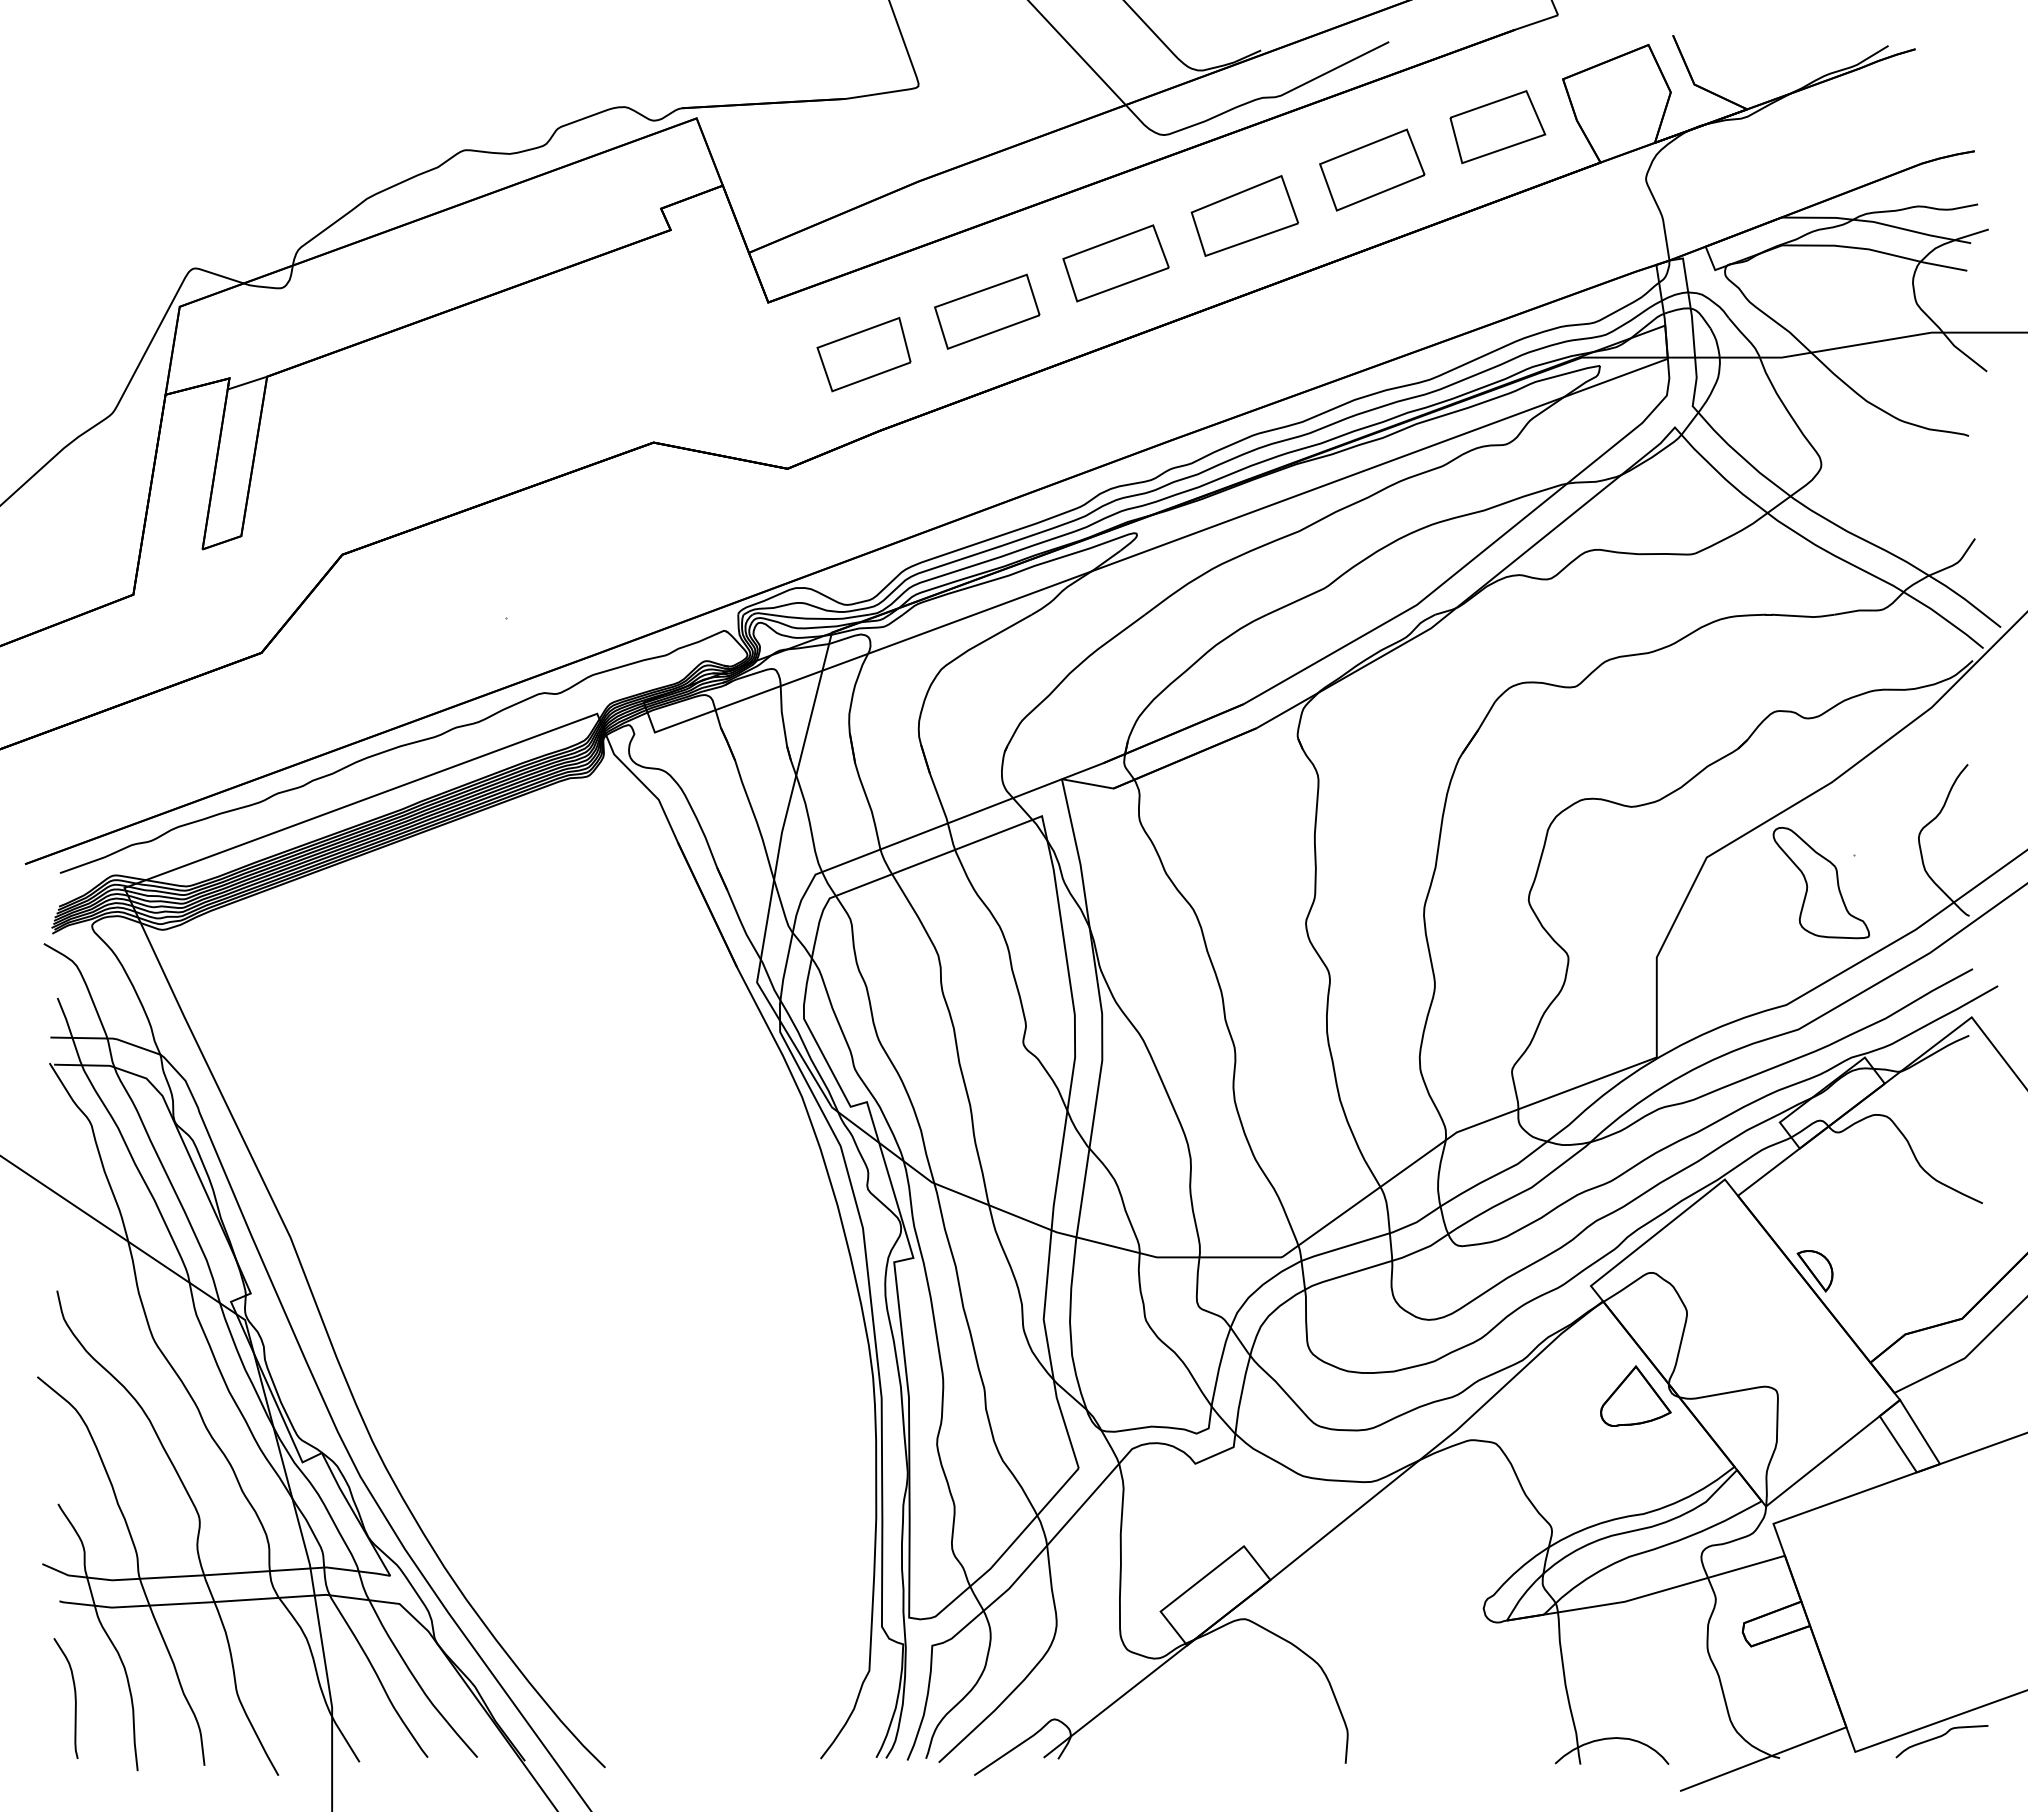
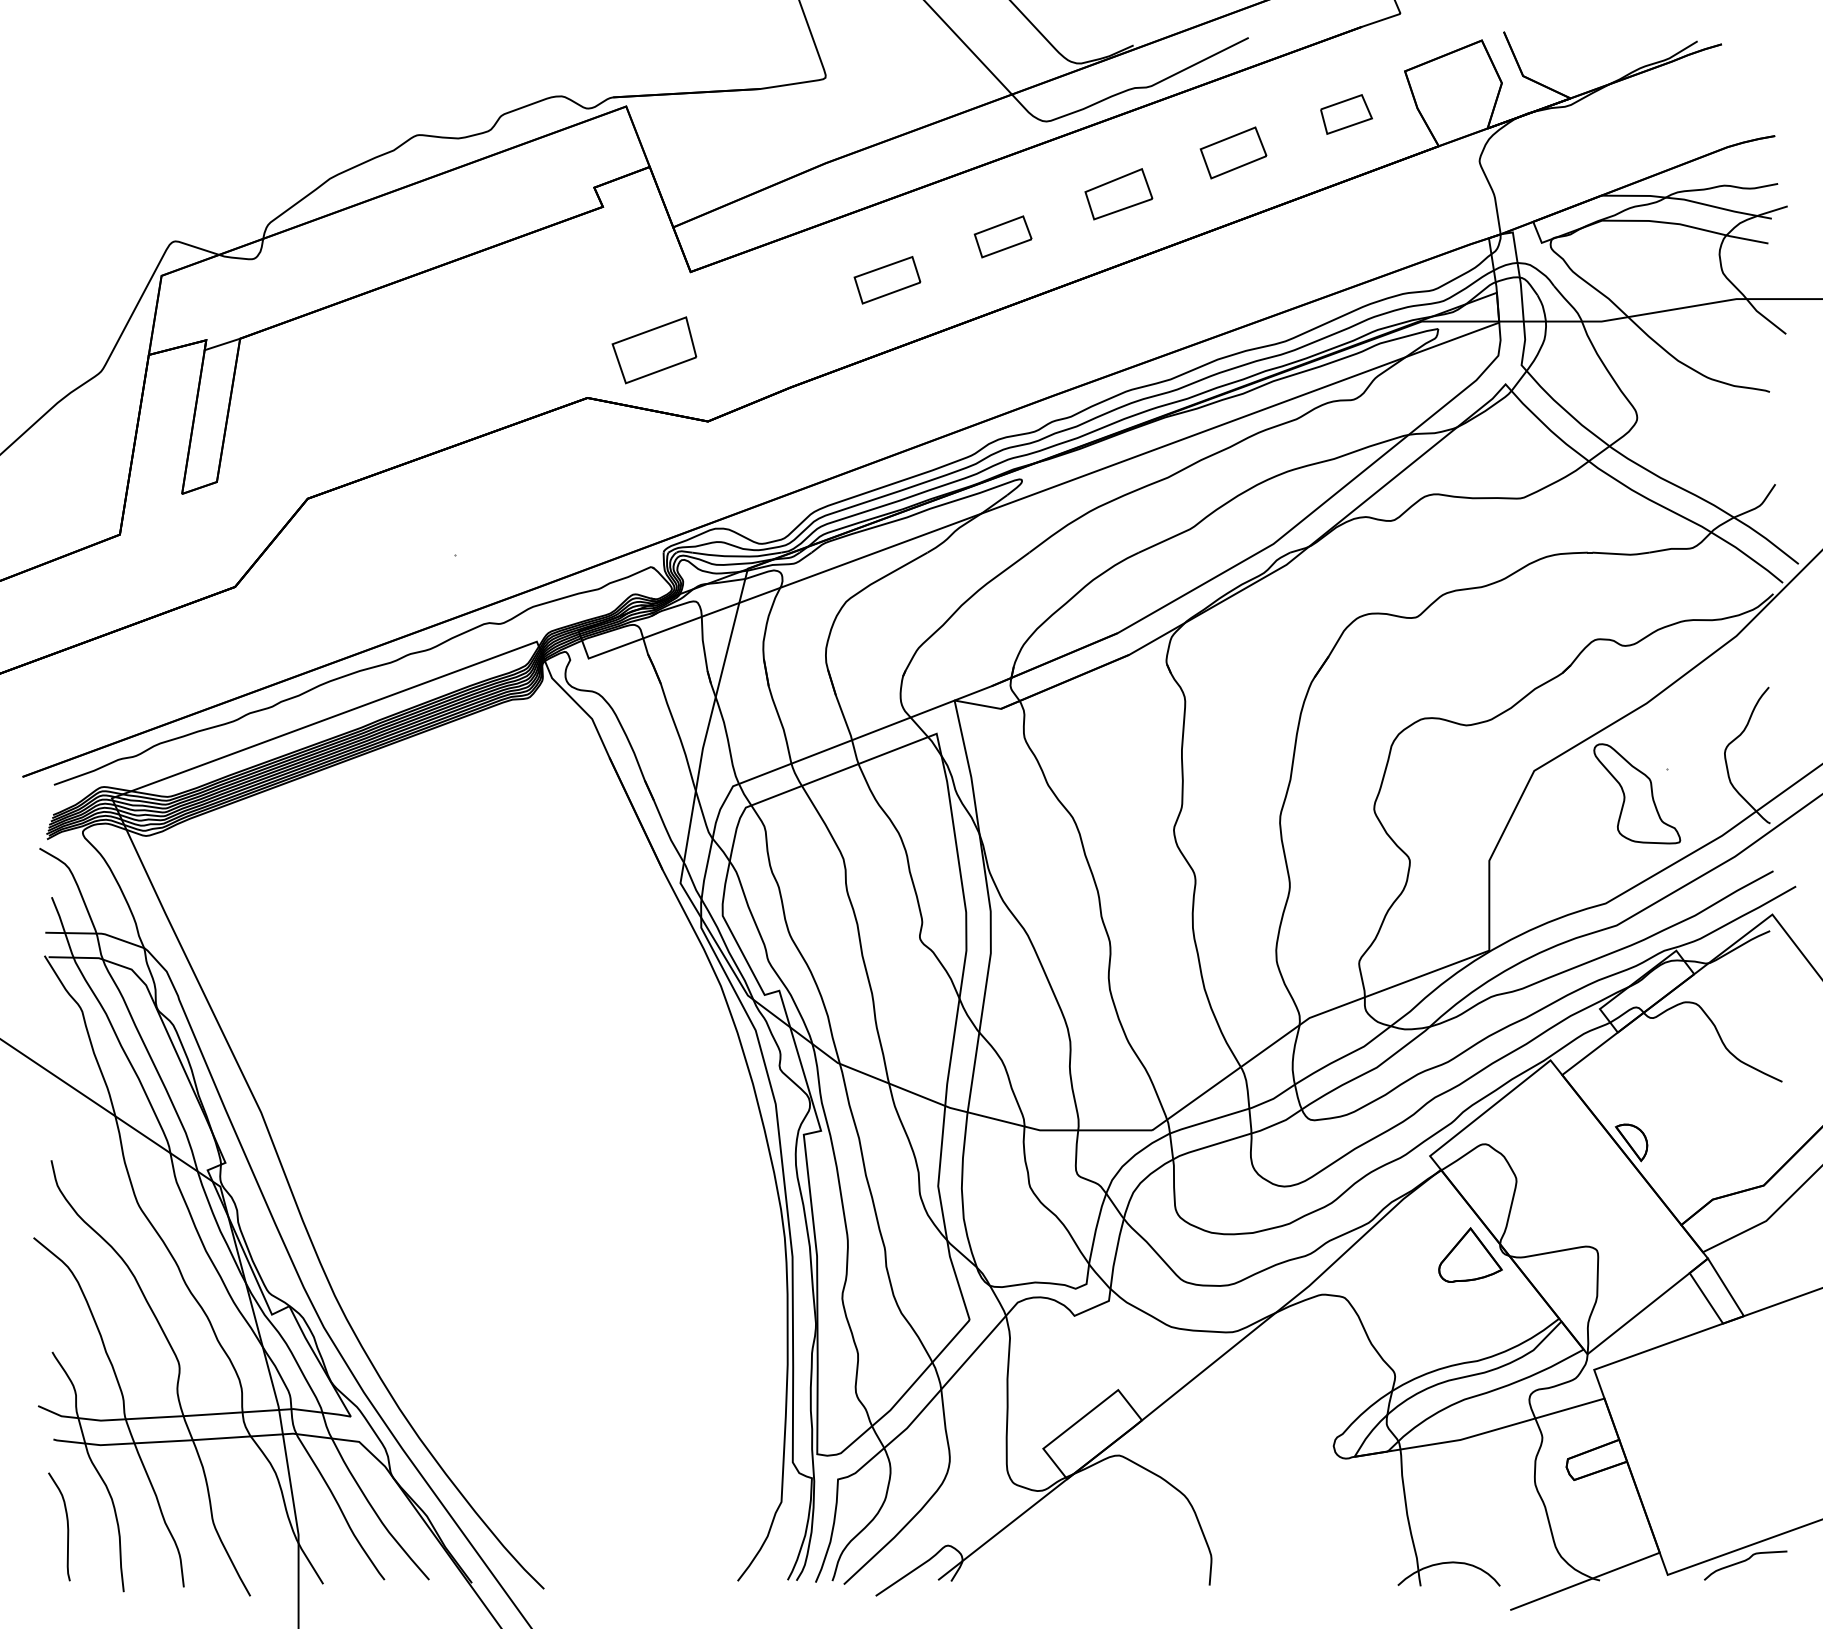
part: (1497, 127) -> (1346, 114), size x0.6
part: (1372, 169) -> (1233, 152), size x0.7
part: (1244, 215) -> (1118, 193), size x0.7
part: (1115, 263) -> (1002, 236), size x0.6
part: (987, 311) -> (887, 280), size x0.7
part: (863, 354) -> (653, 350), moved

